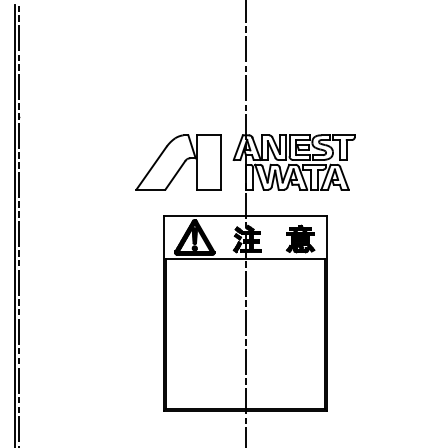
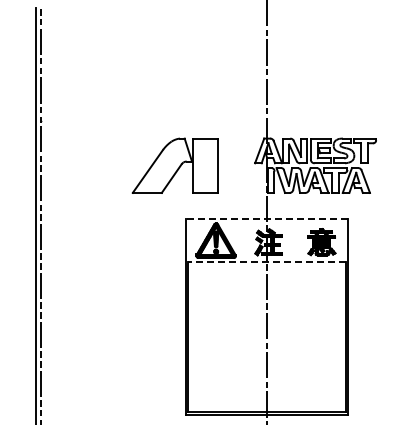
part: (178, 162) -> (174, 165), moved
line: (245, 215) -> (266, 218), solid -> dashed
line: (245, 259) -> (266, 262), solid -> dashed

